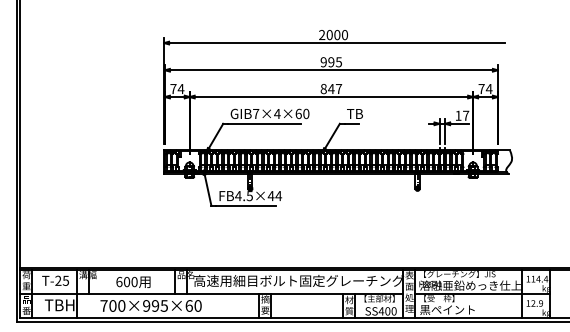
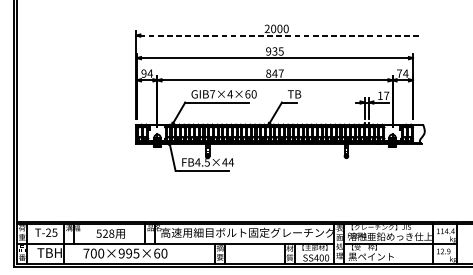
line: (337, 43) -> (280, 35), solid -> dashed
text: (331, 62) -> (275, 51), 995 -> 935
text: (173, 88) -> (144, 73), 74 -> 94
text: (126, 281) -> (105, 233), 600 -> 528

